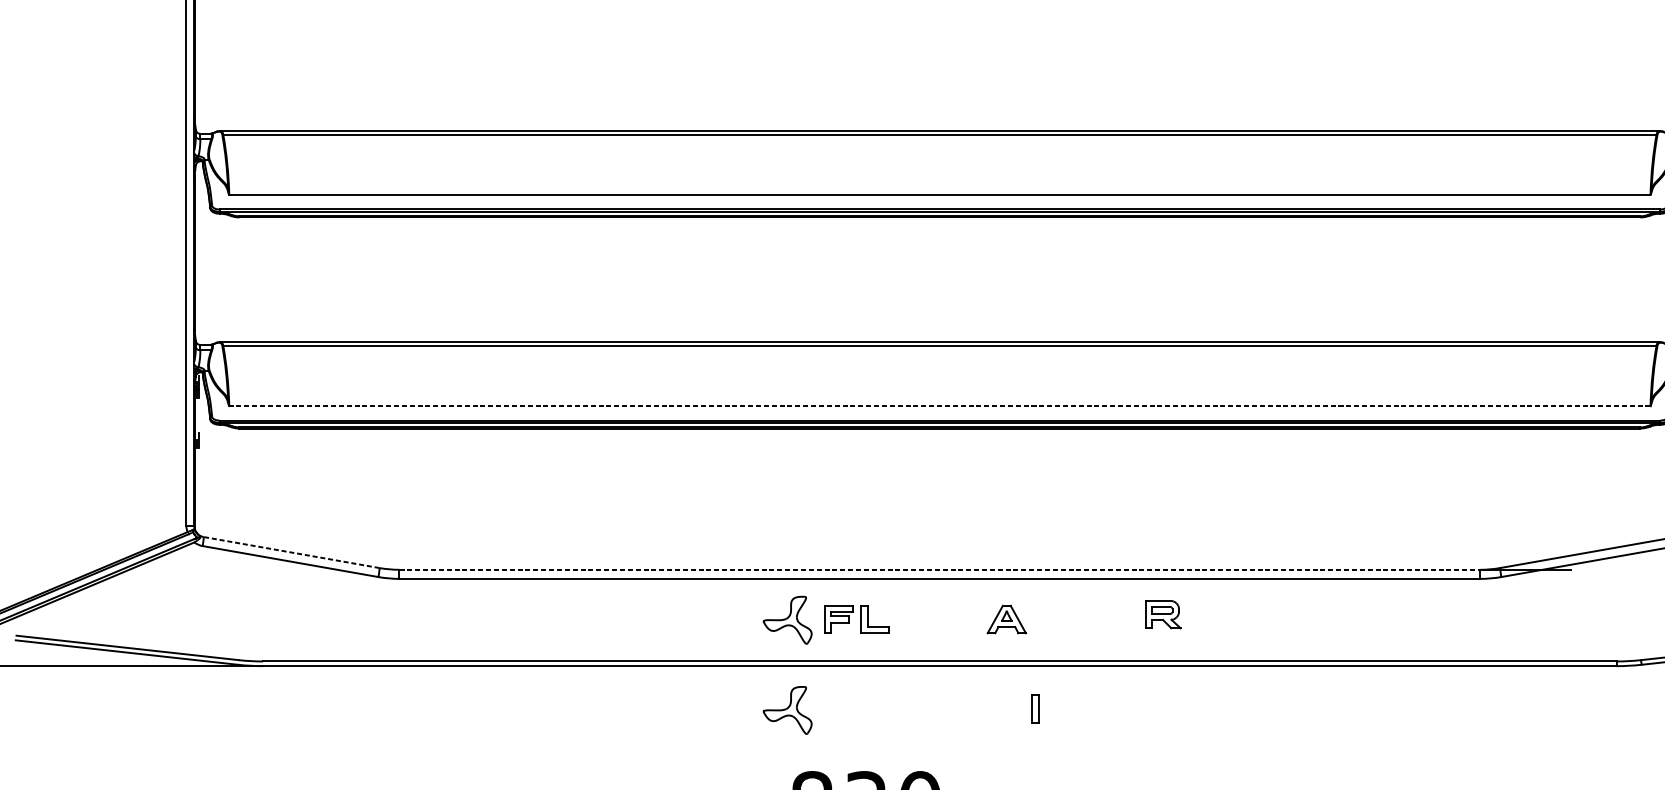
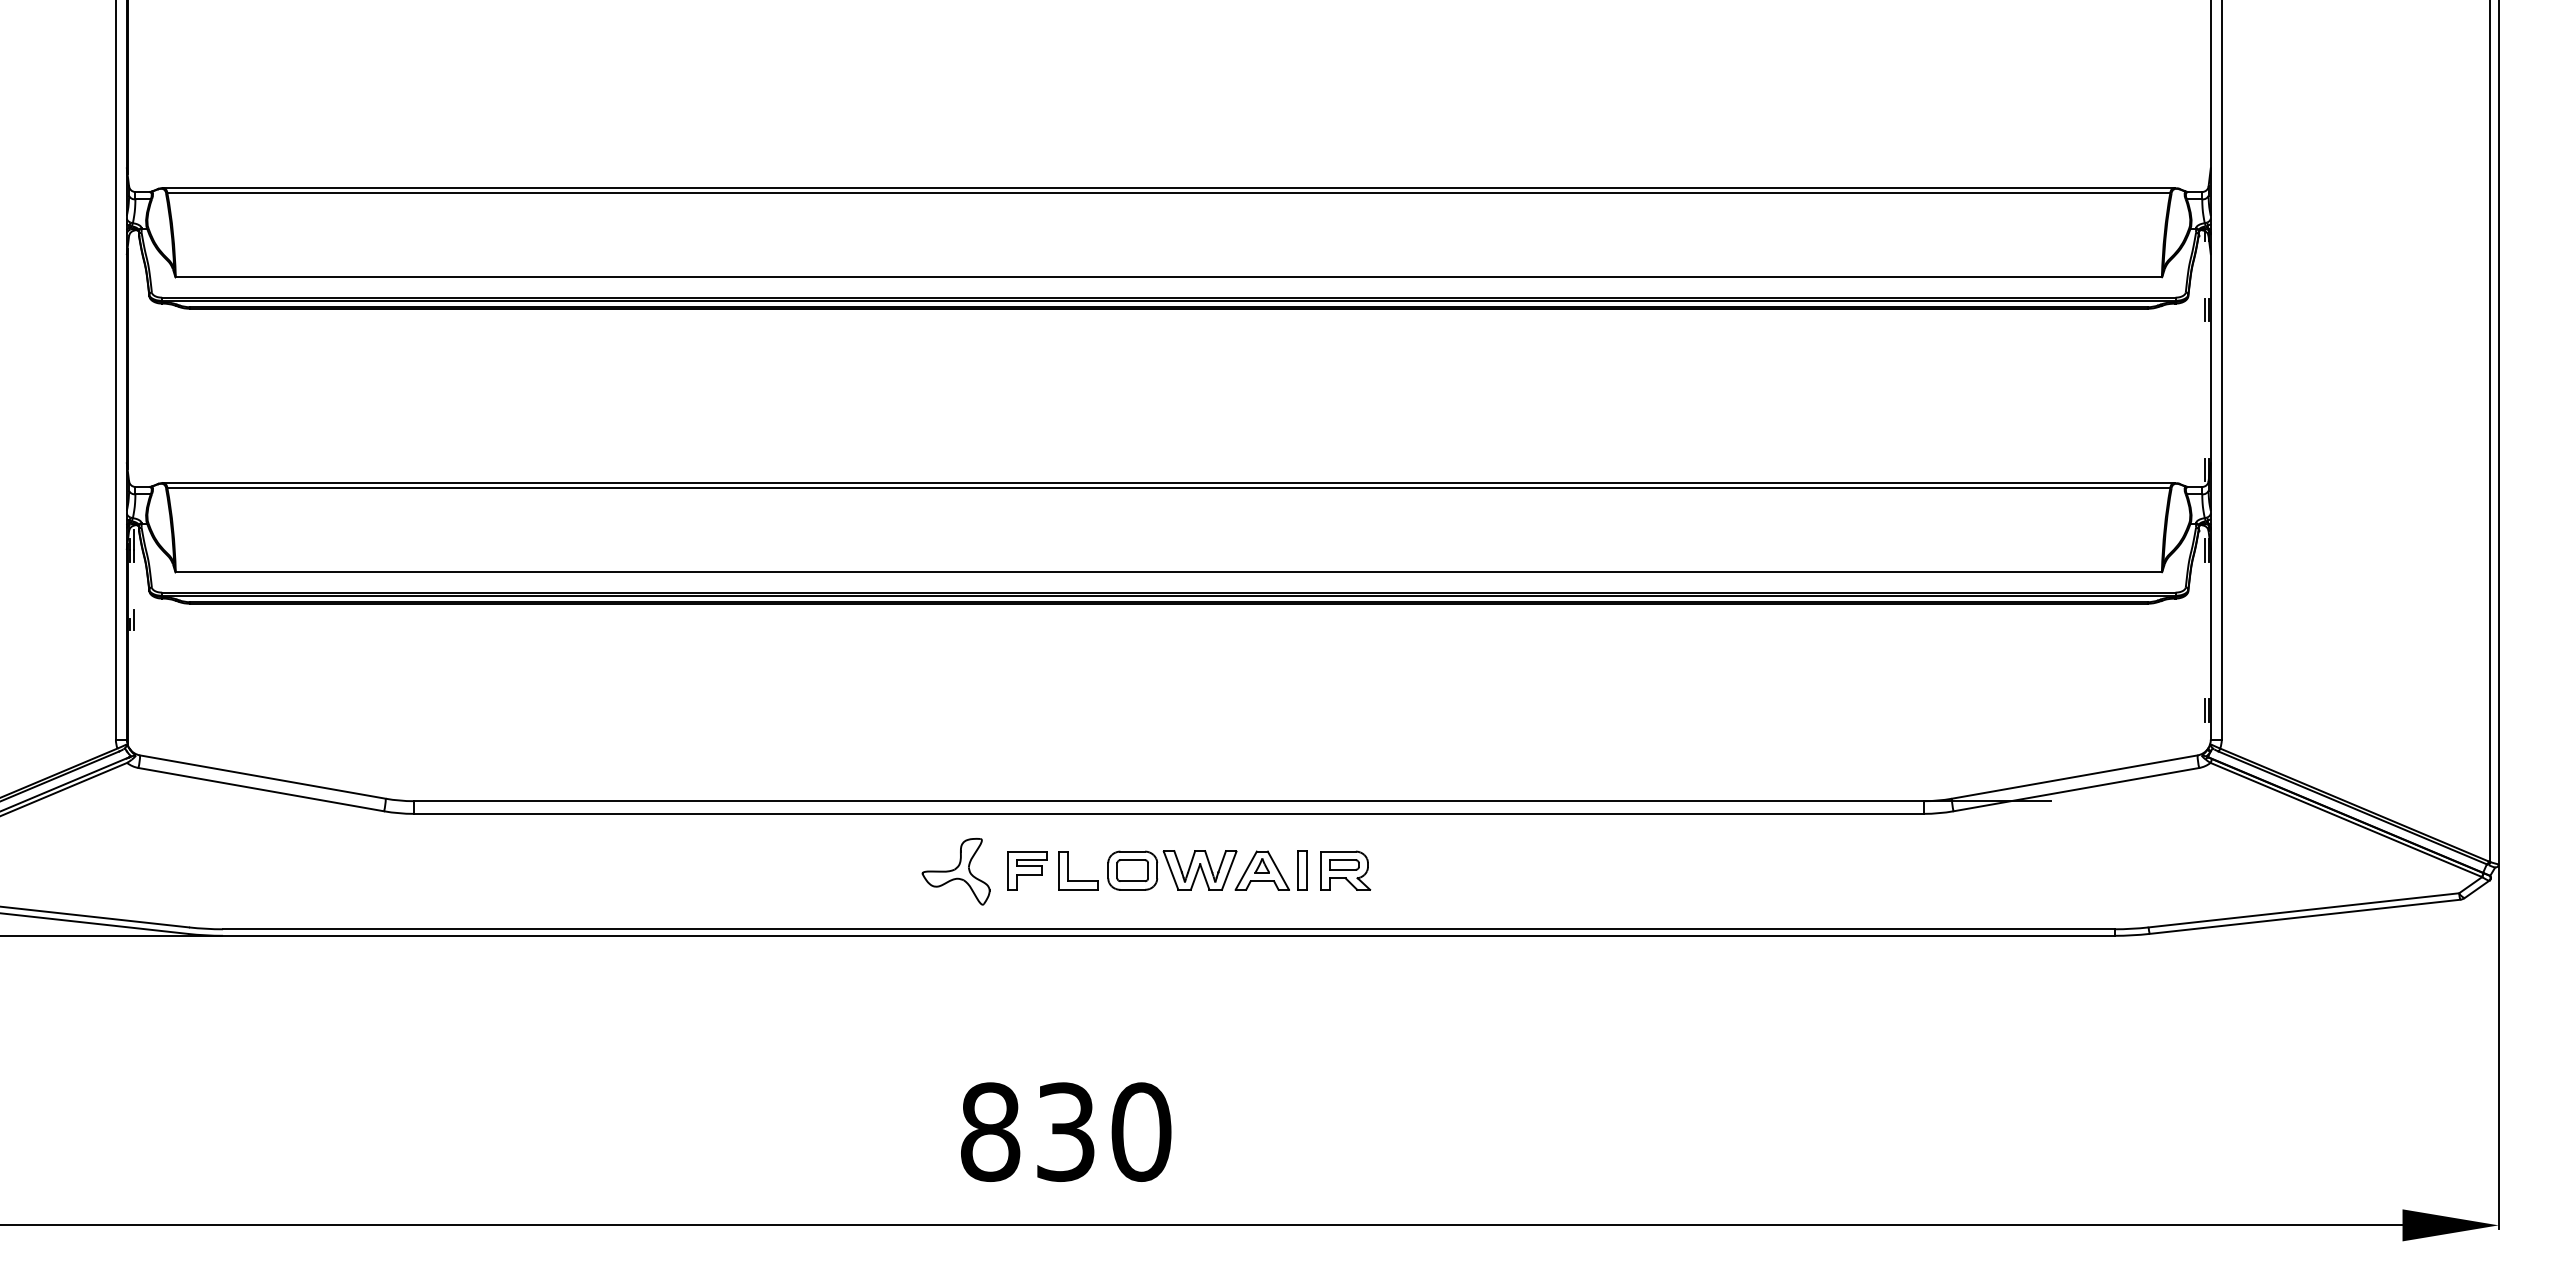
line: (939, 406) -> (1168, 572), dashed -> solid
line: (291, 552) -> (262, 777), dashed -> solid
line: (940, 570) -> (1169, 801), dashed -> solid
part: (1162, 614) -> (1345, 870), moved
part: (942, 619) -> (1172, 870), added
part: (1035, 708) -> (1302, 870), moved
part: (787, 710) -> (955, 997), removed

